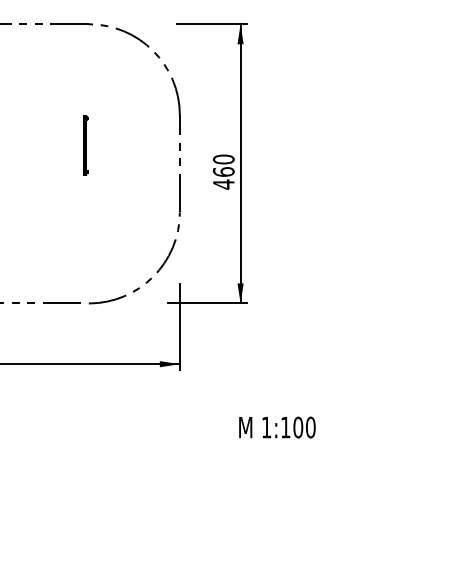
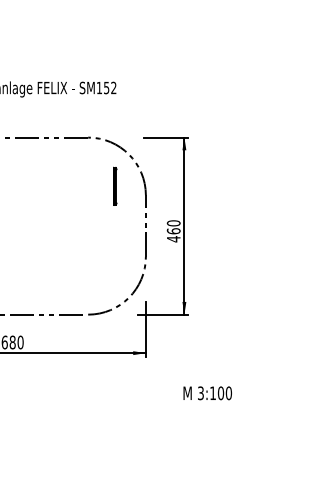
line: (86, 143) -> (115, 185), moved
text: (265, 427) -> (200, 393), 1:100 -> 3:100

